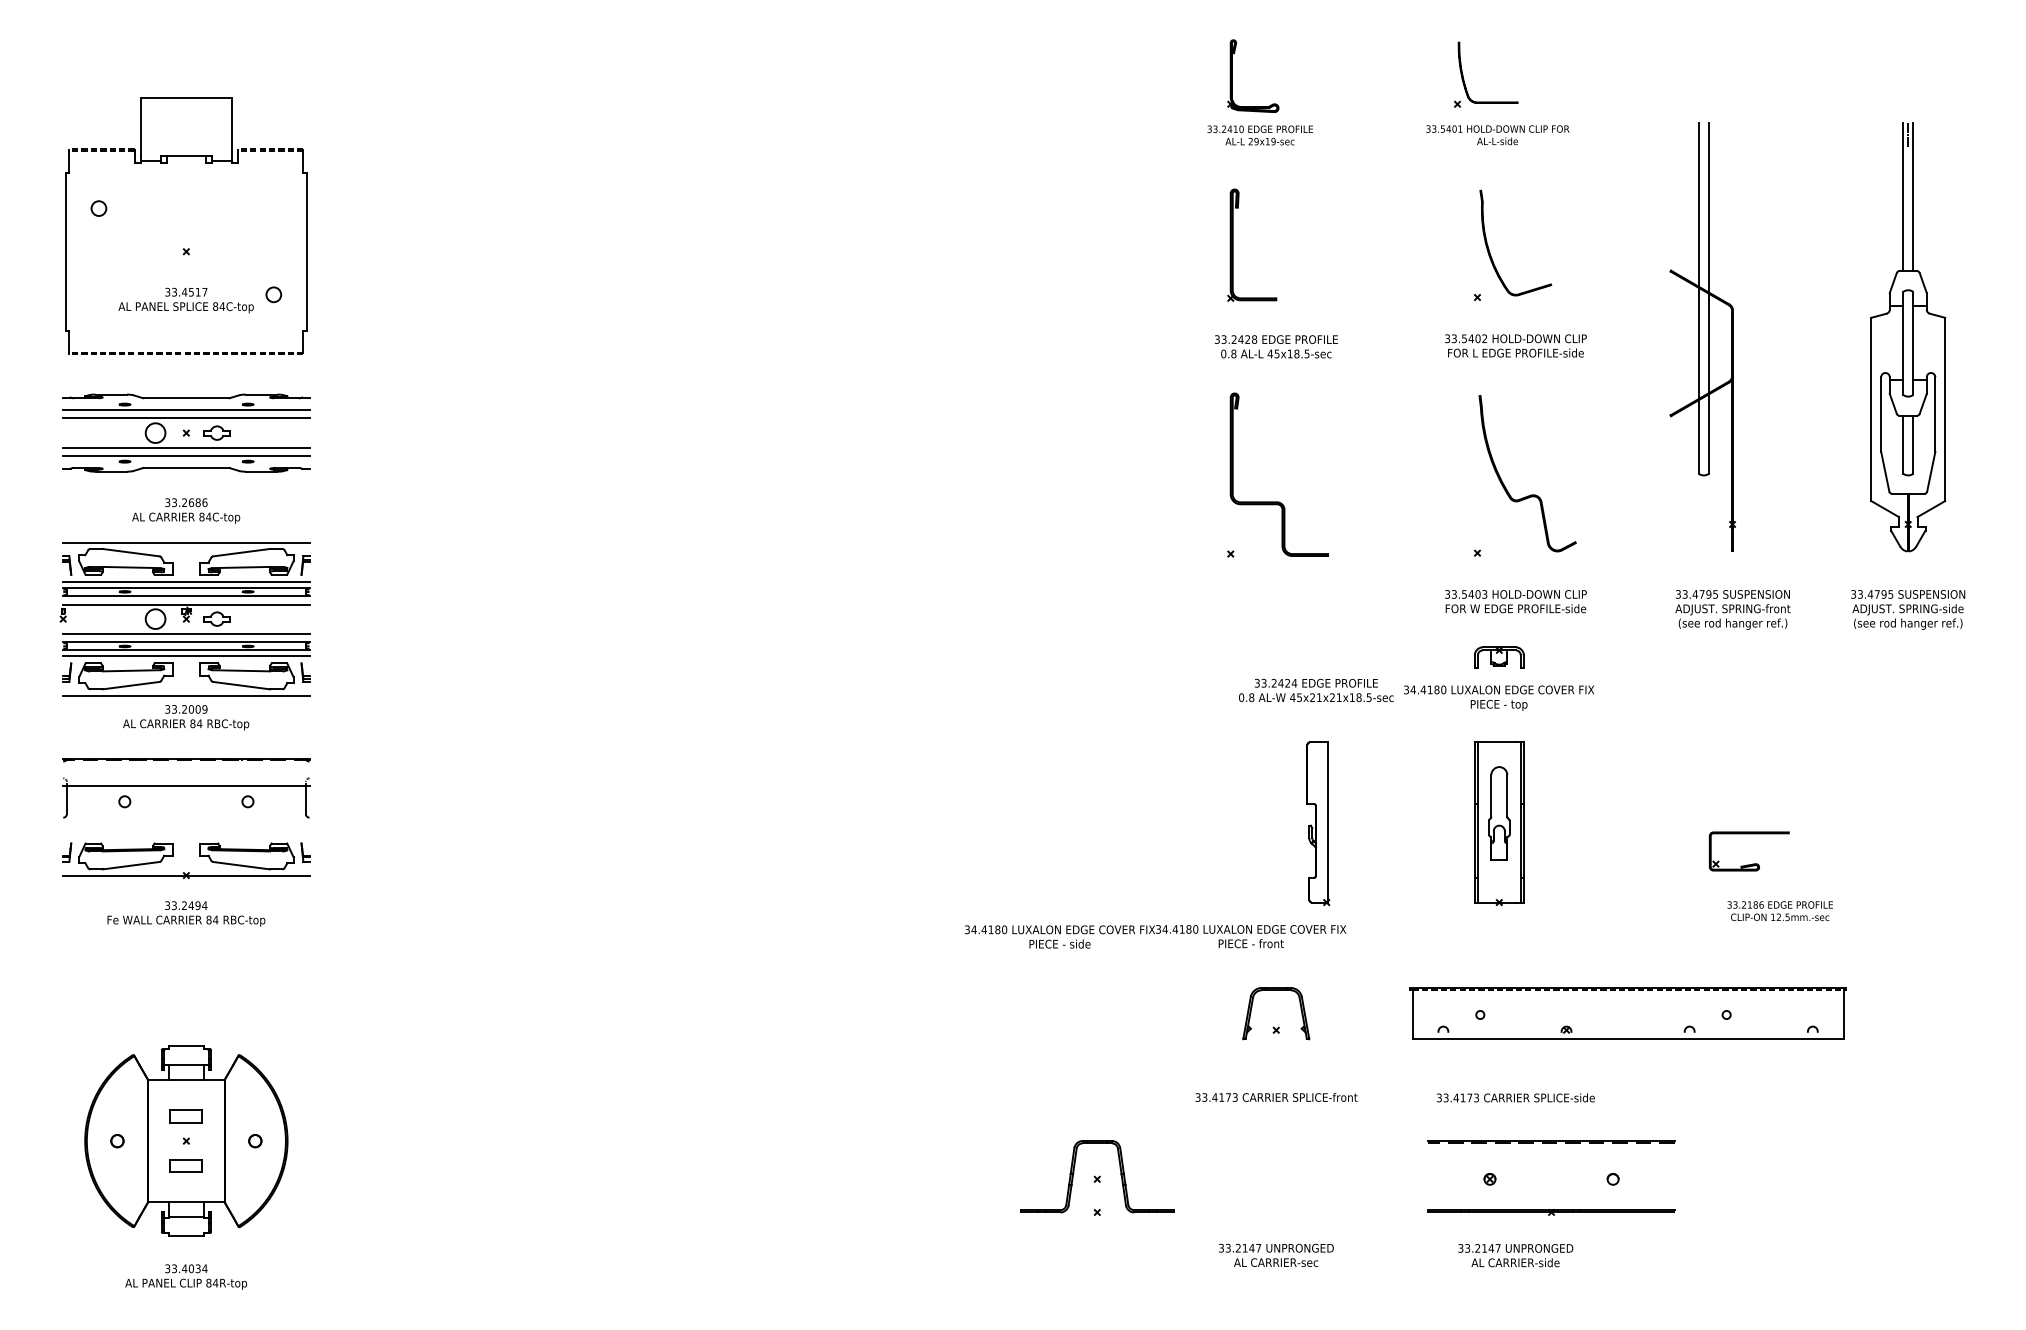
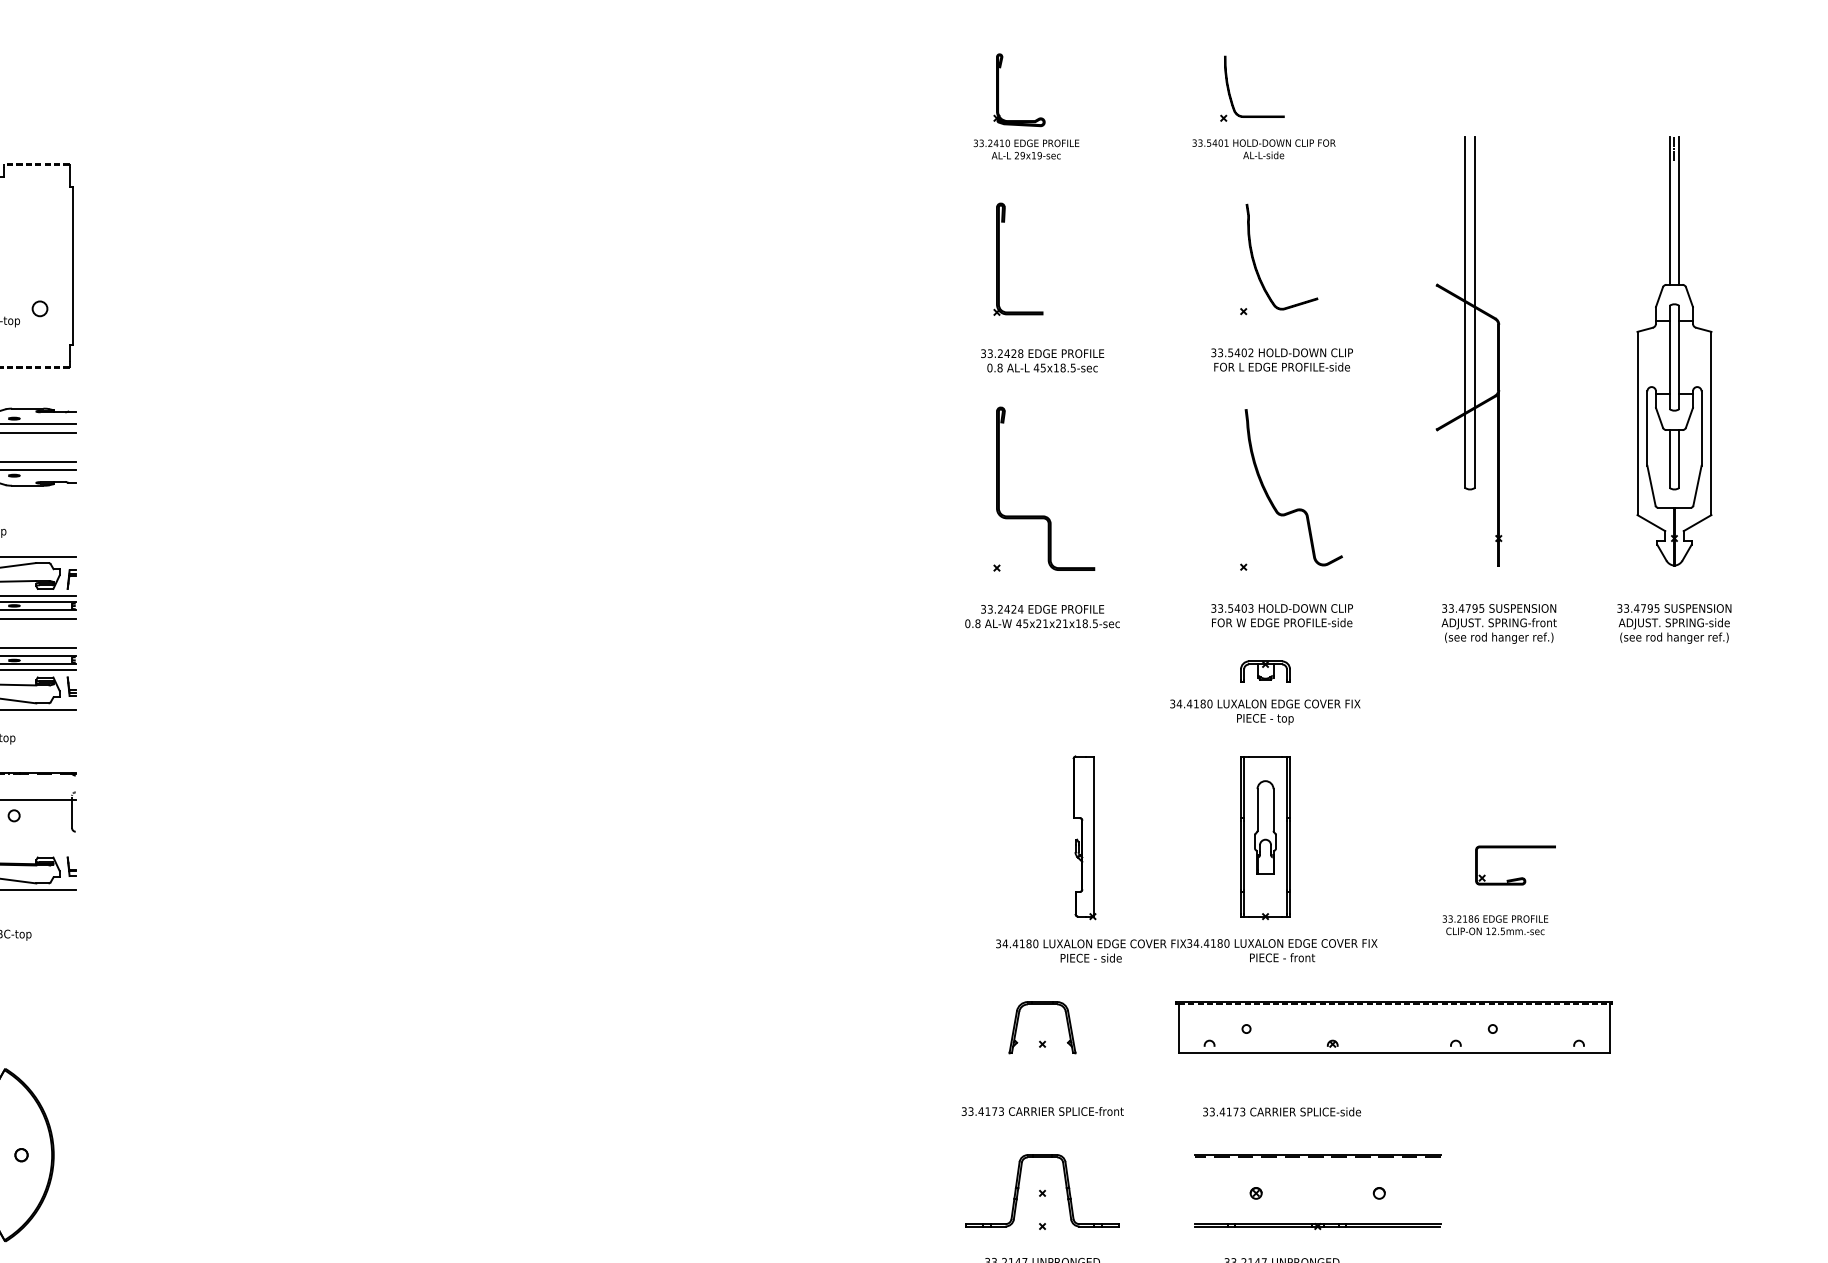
text: (1316, 690) -> (1042, 616), moved
text: (1779, 911) -> (1494, 925), moved
text: (1155, 936) -> (1186, 950), moved
part: (1097, 1177) -> (1042, 1191), moved

